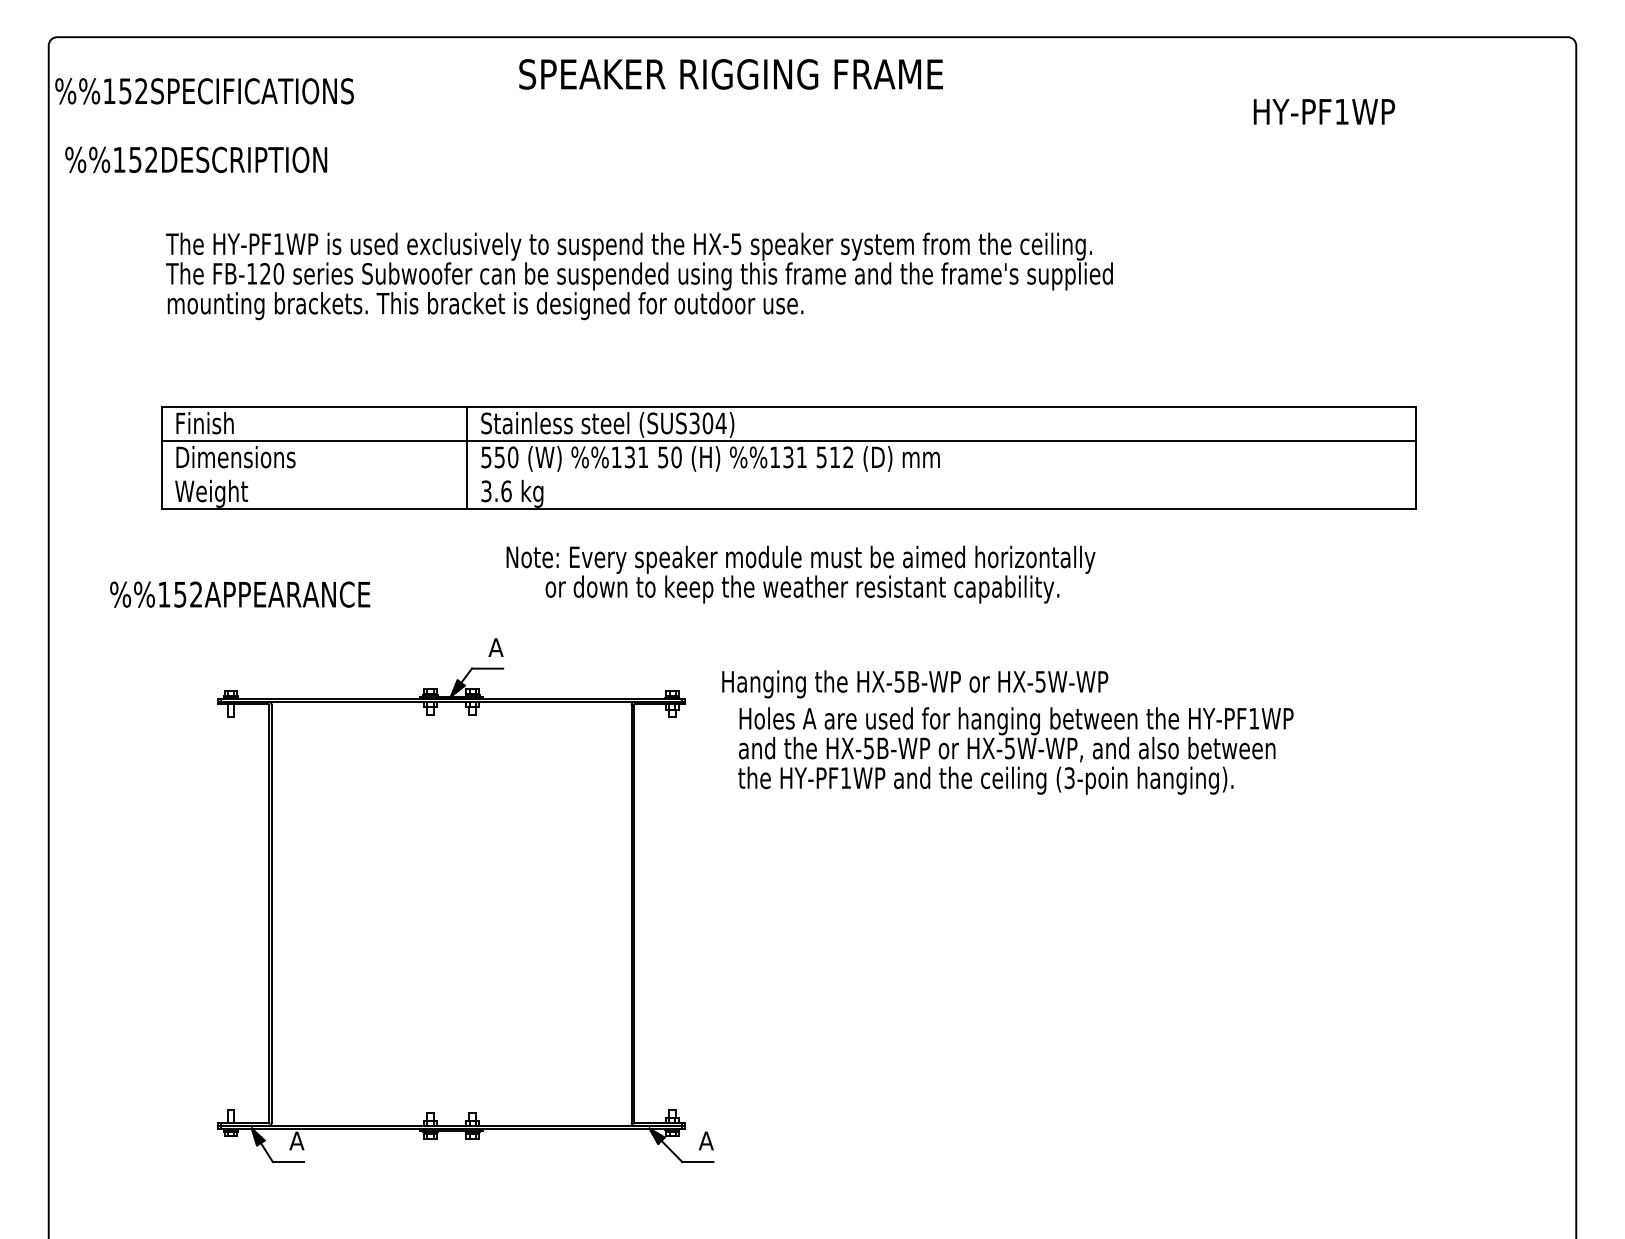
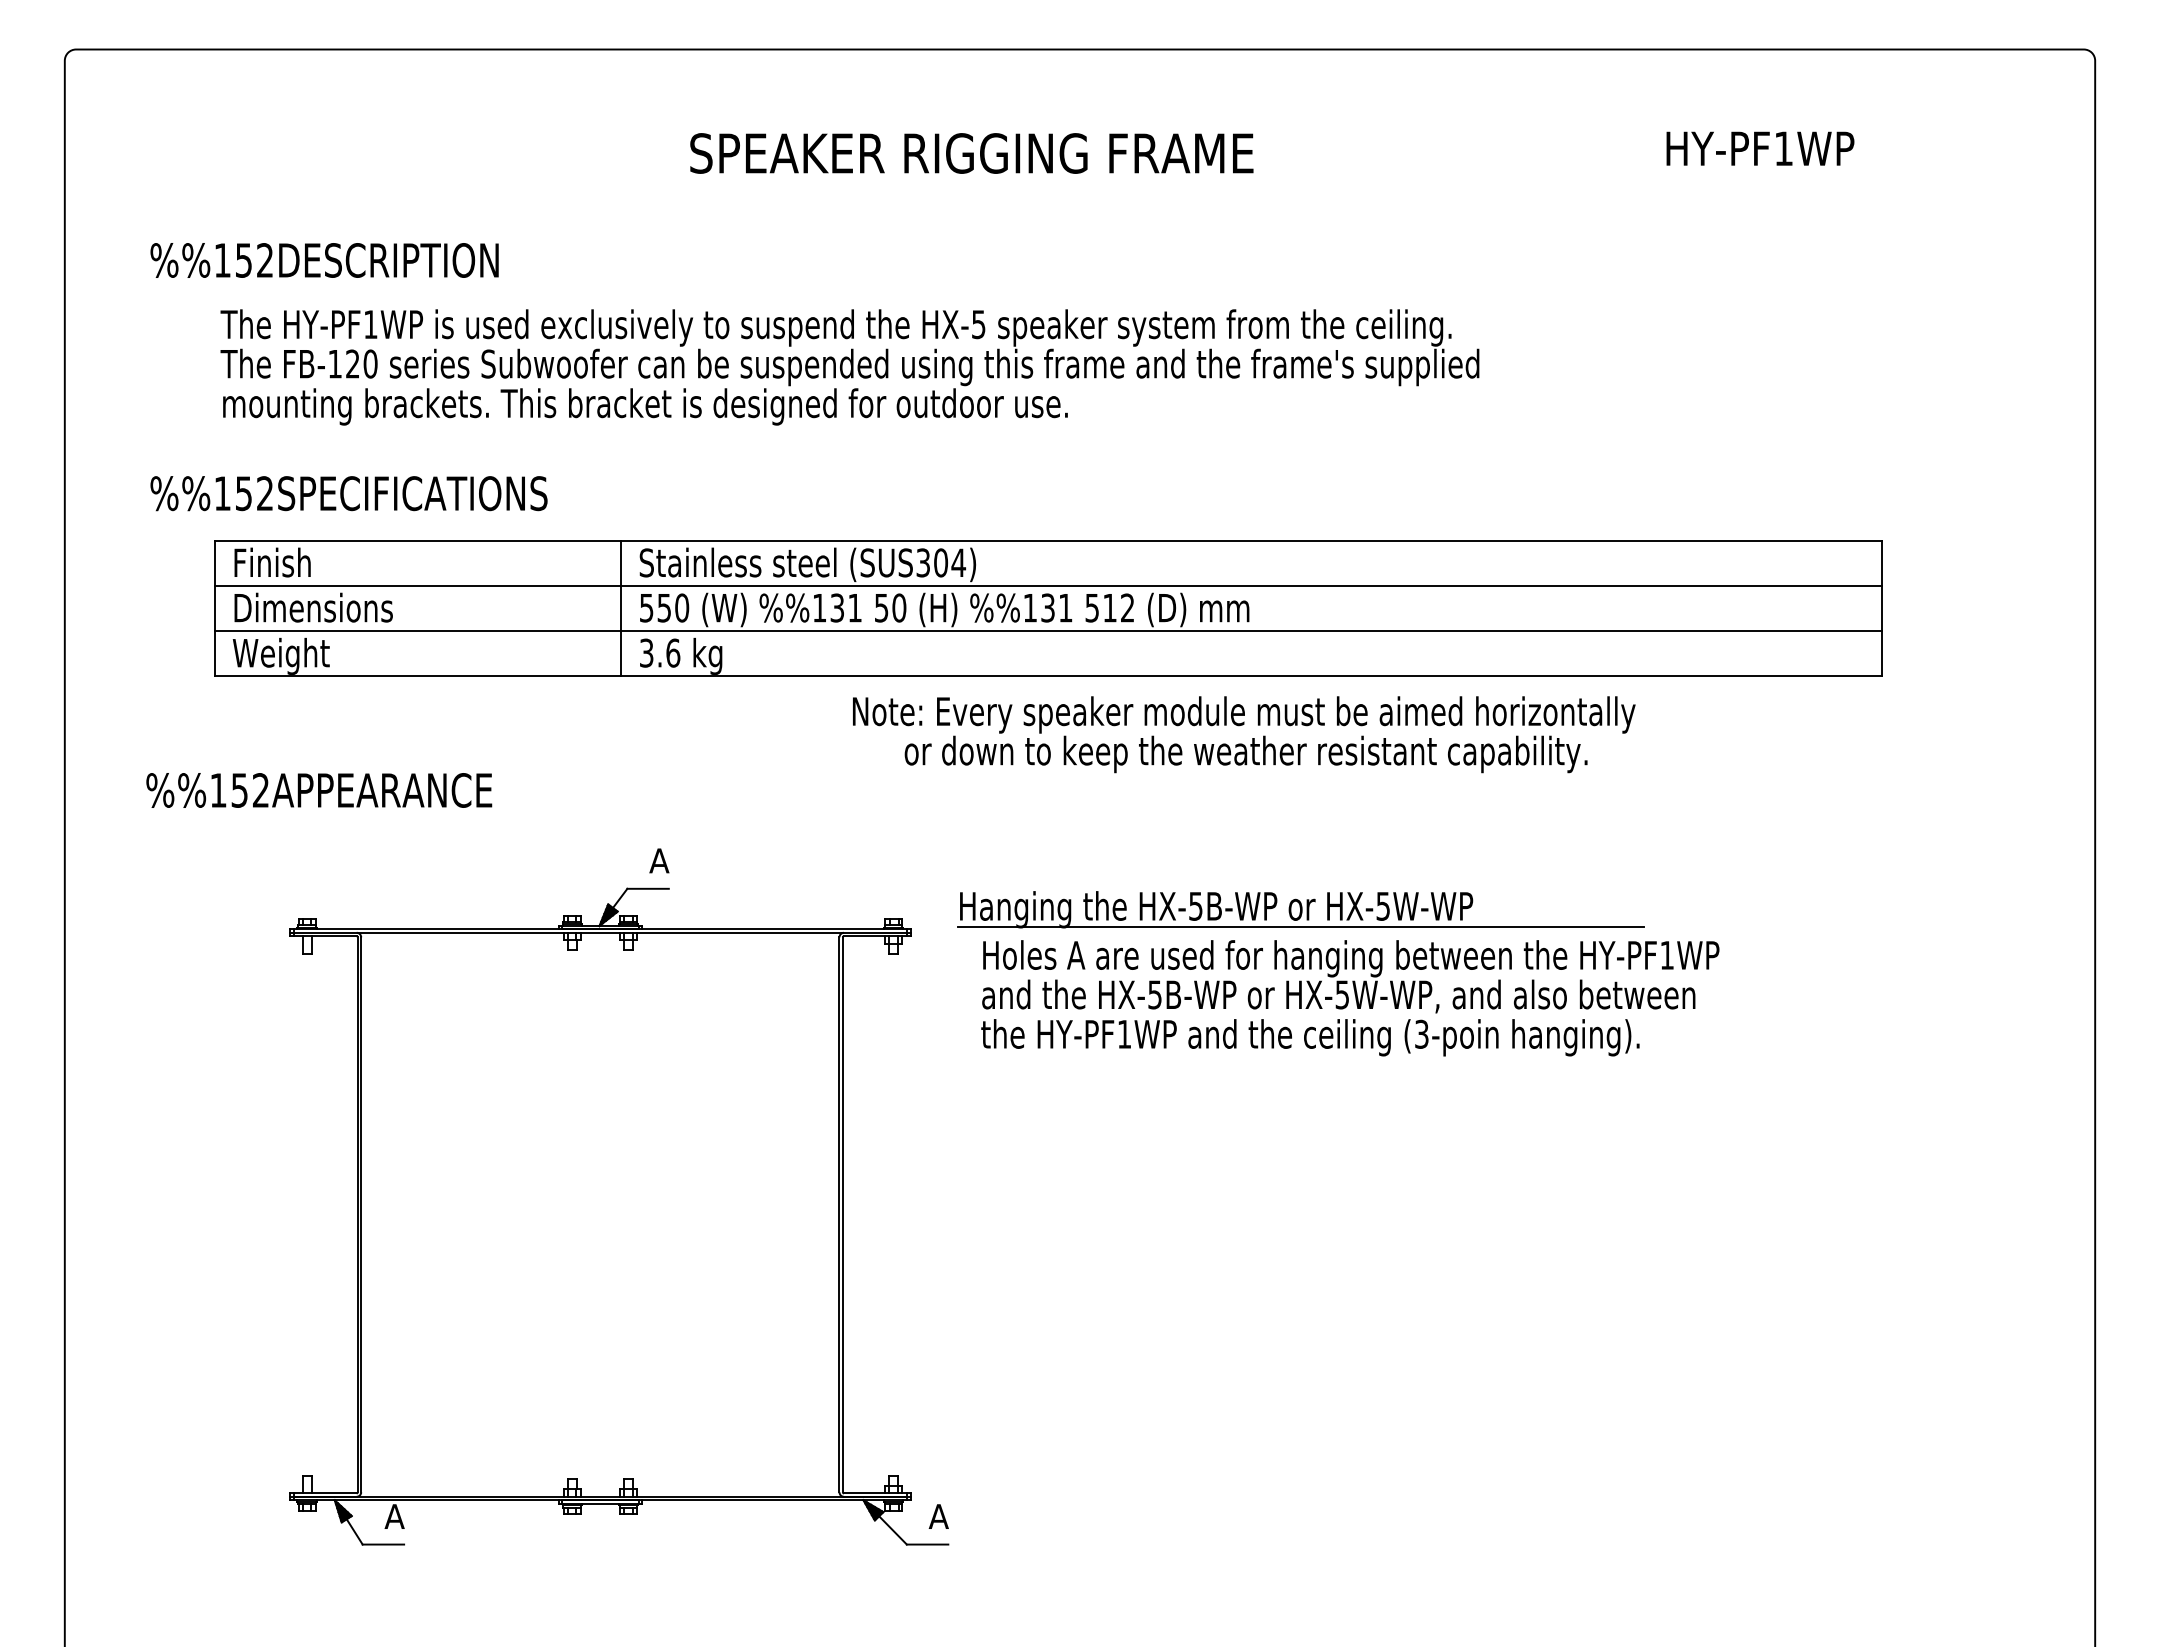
text: (730, 74) -> (971, 153), moved
text: (204, 91) -> (348, 493), moved
text: (196, 159) -> (325, 259), moved
line: (788, 474) -> (1048, 630), added
text: (800, 574) -> (1243, 734), moved
line: (978, 697) -> (1300, 927), added

